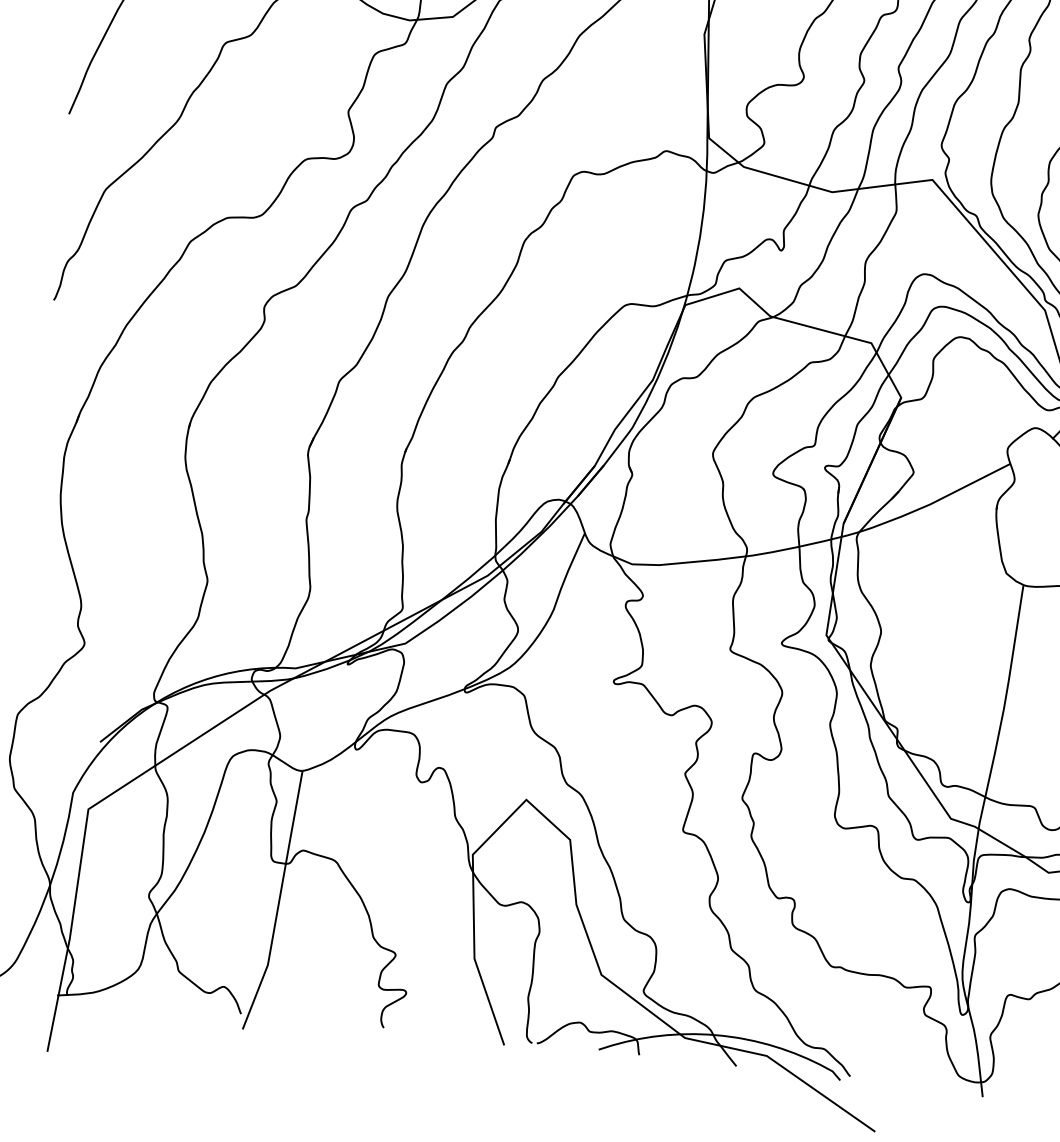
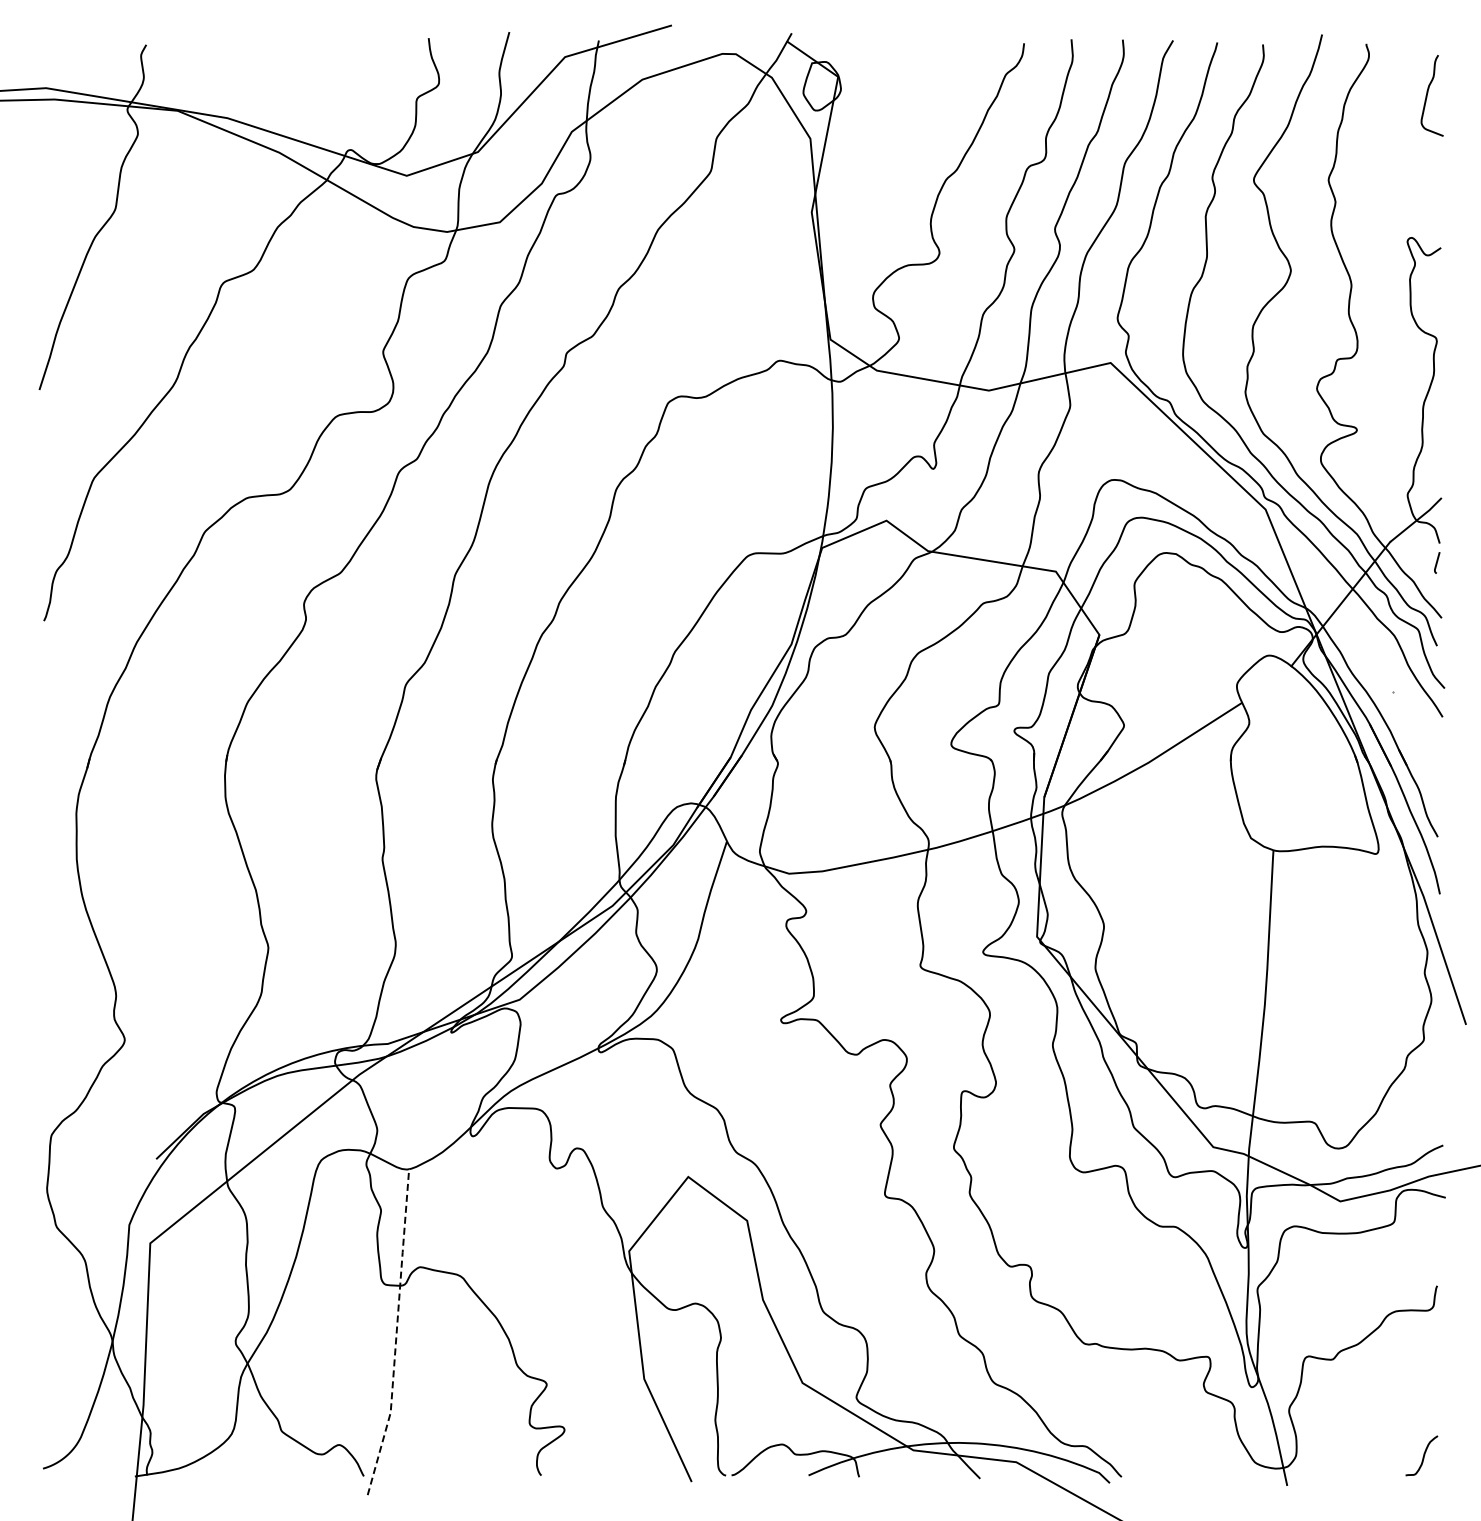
line: (279, 901) -> (396, 1332), solid -> dashed

